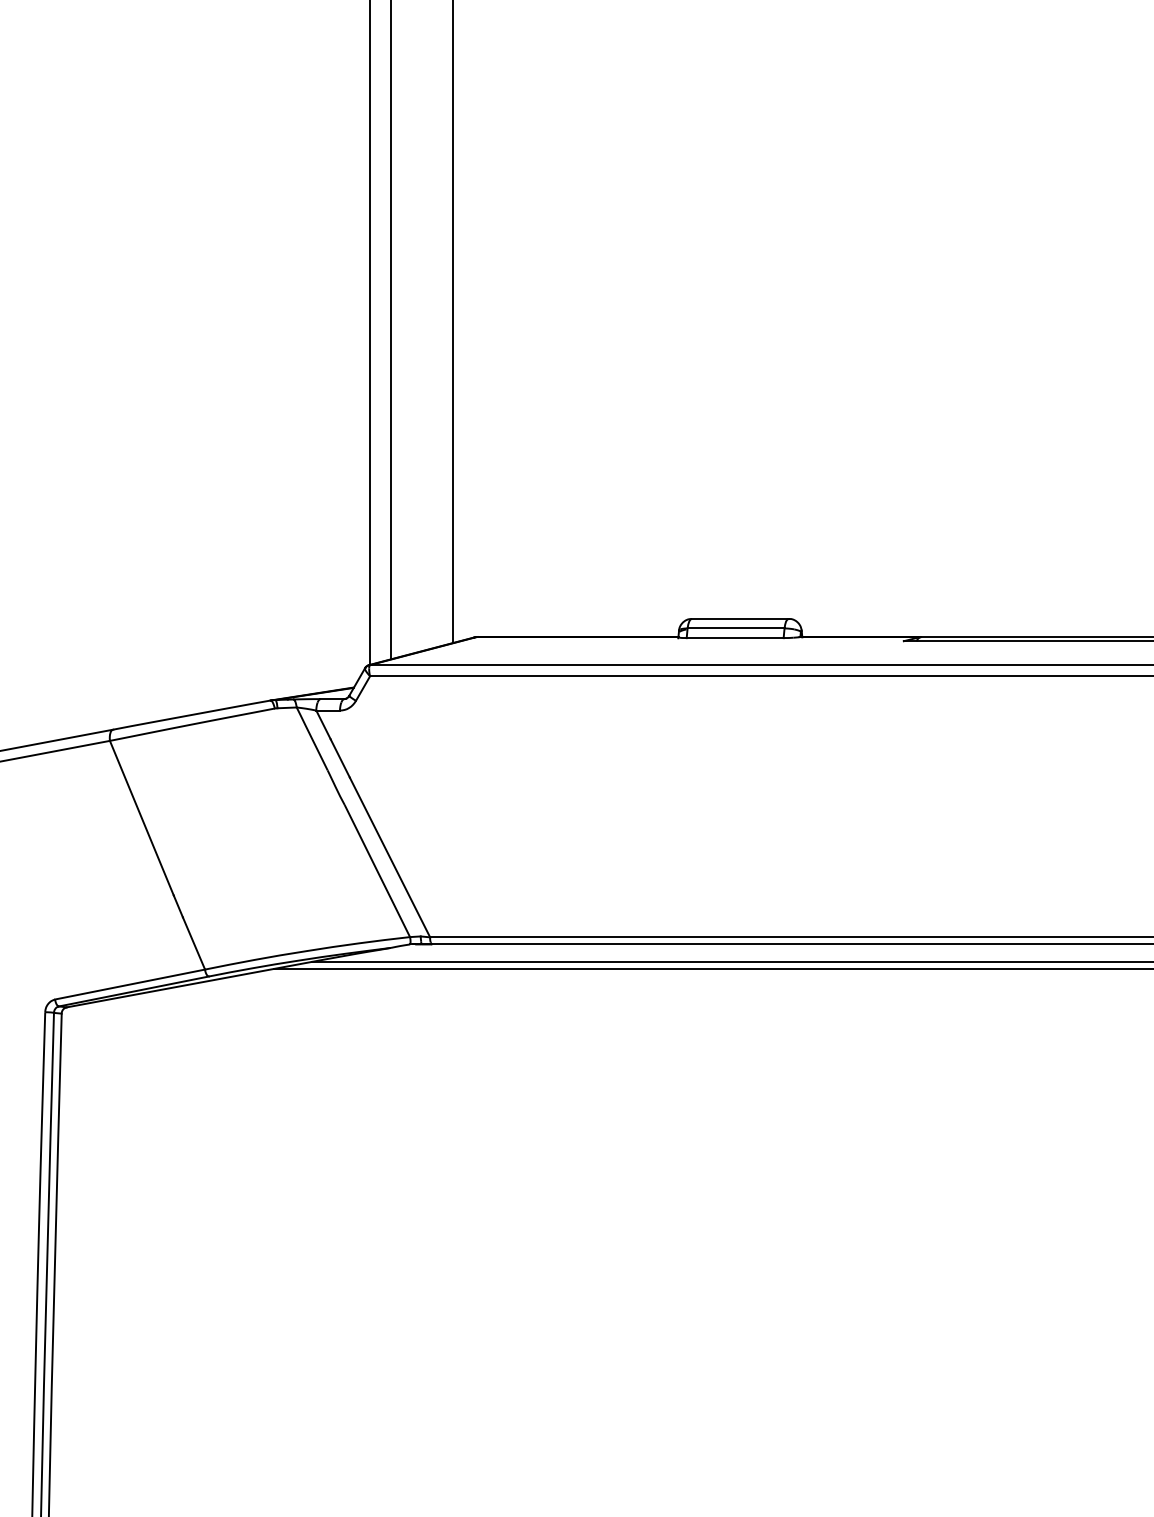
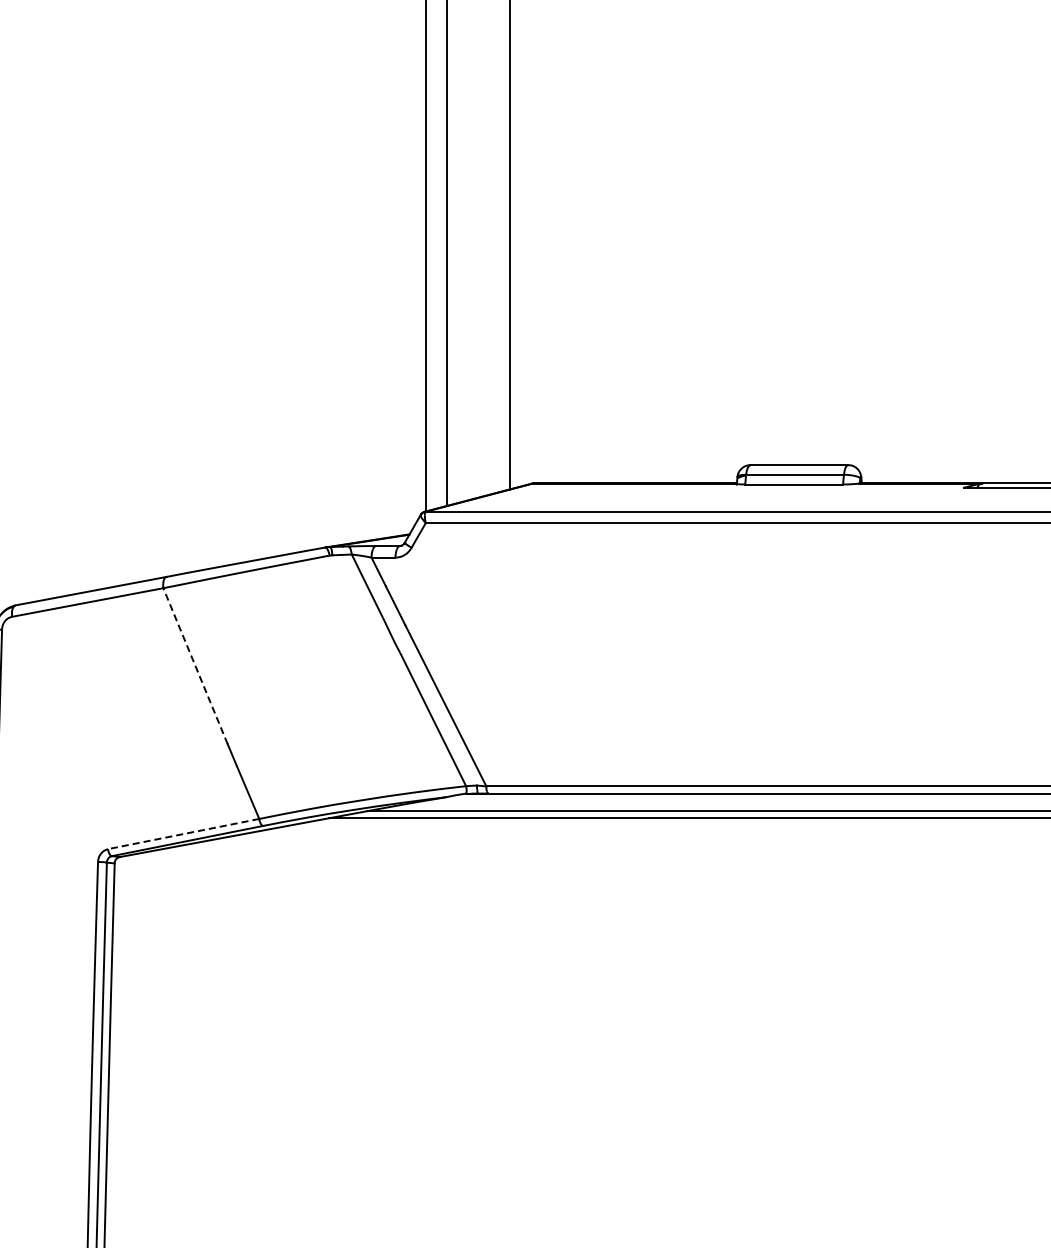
line: (141, 818) -> (195, 666), solid -> dashed
line: (129, 984) -> (183, 834), solid -> dashed

